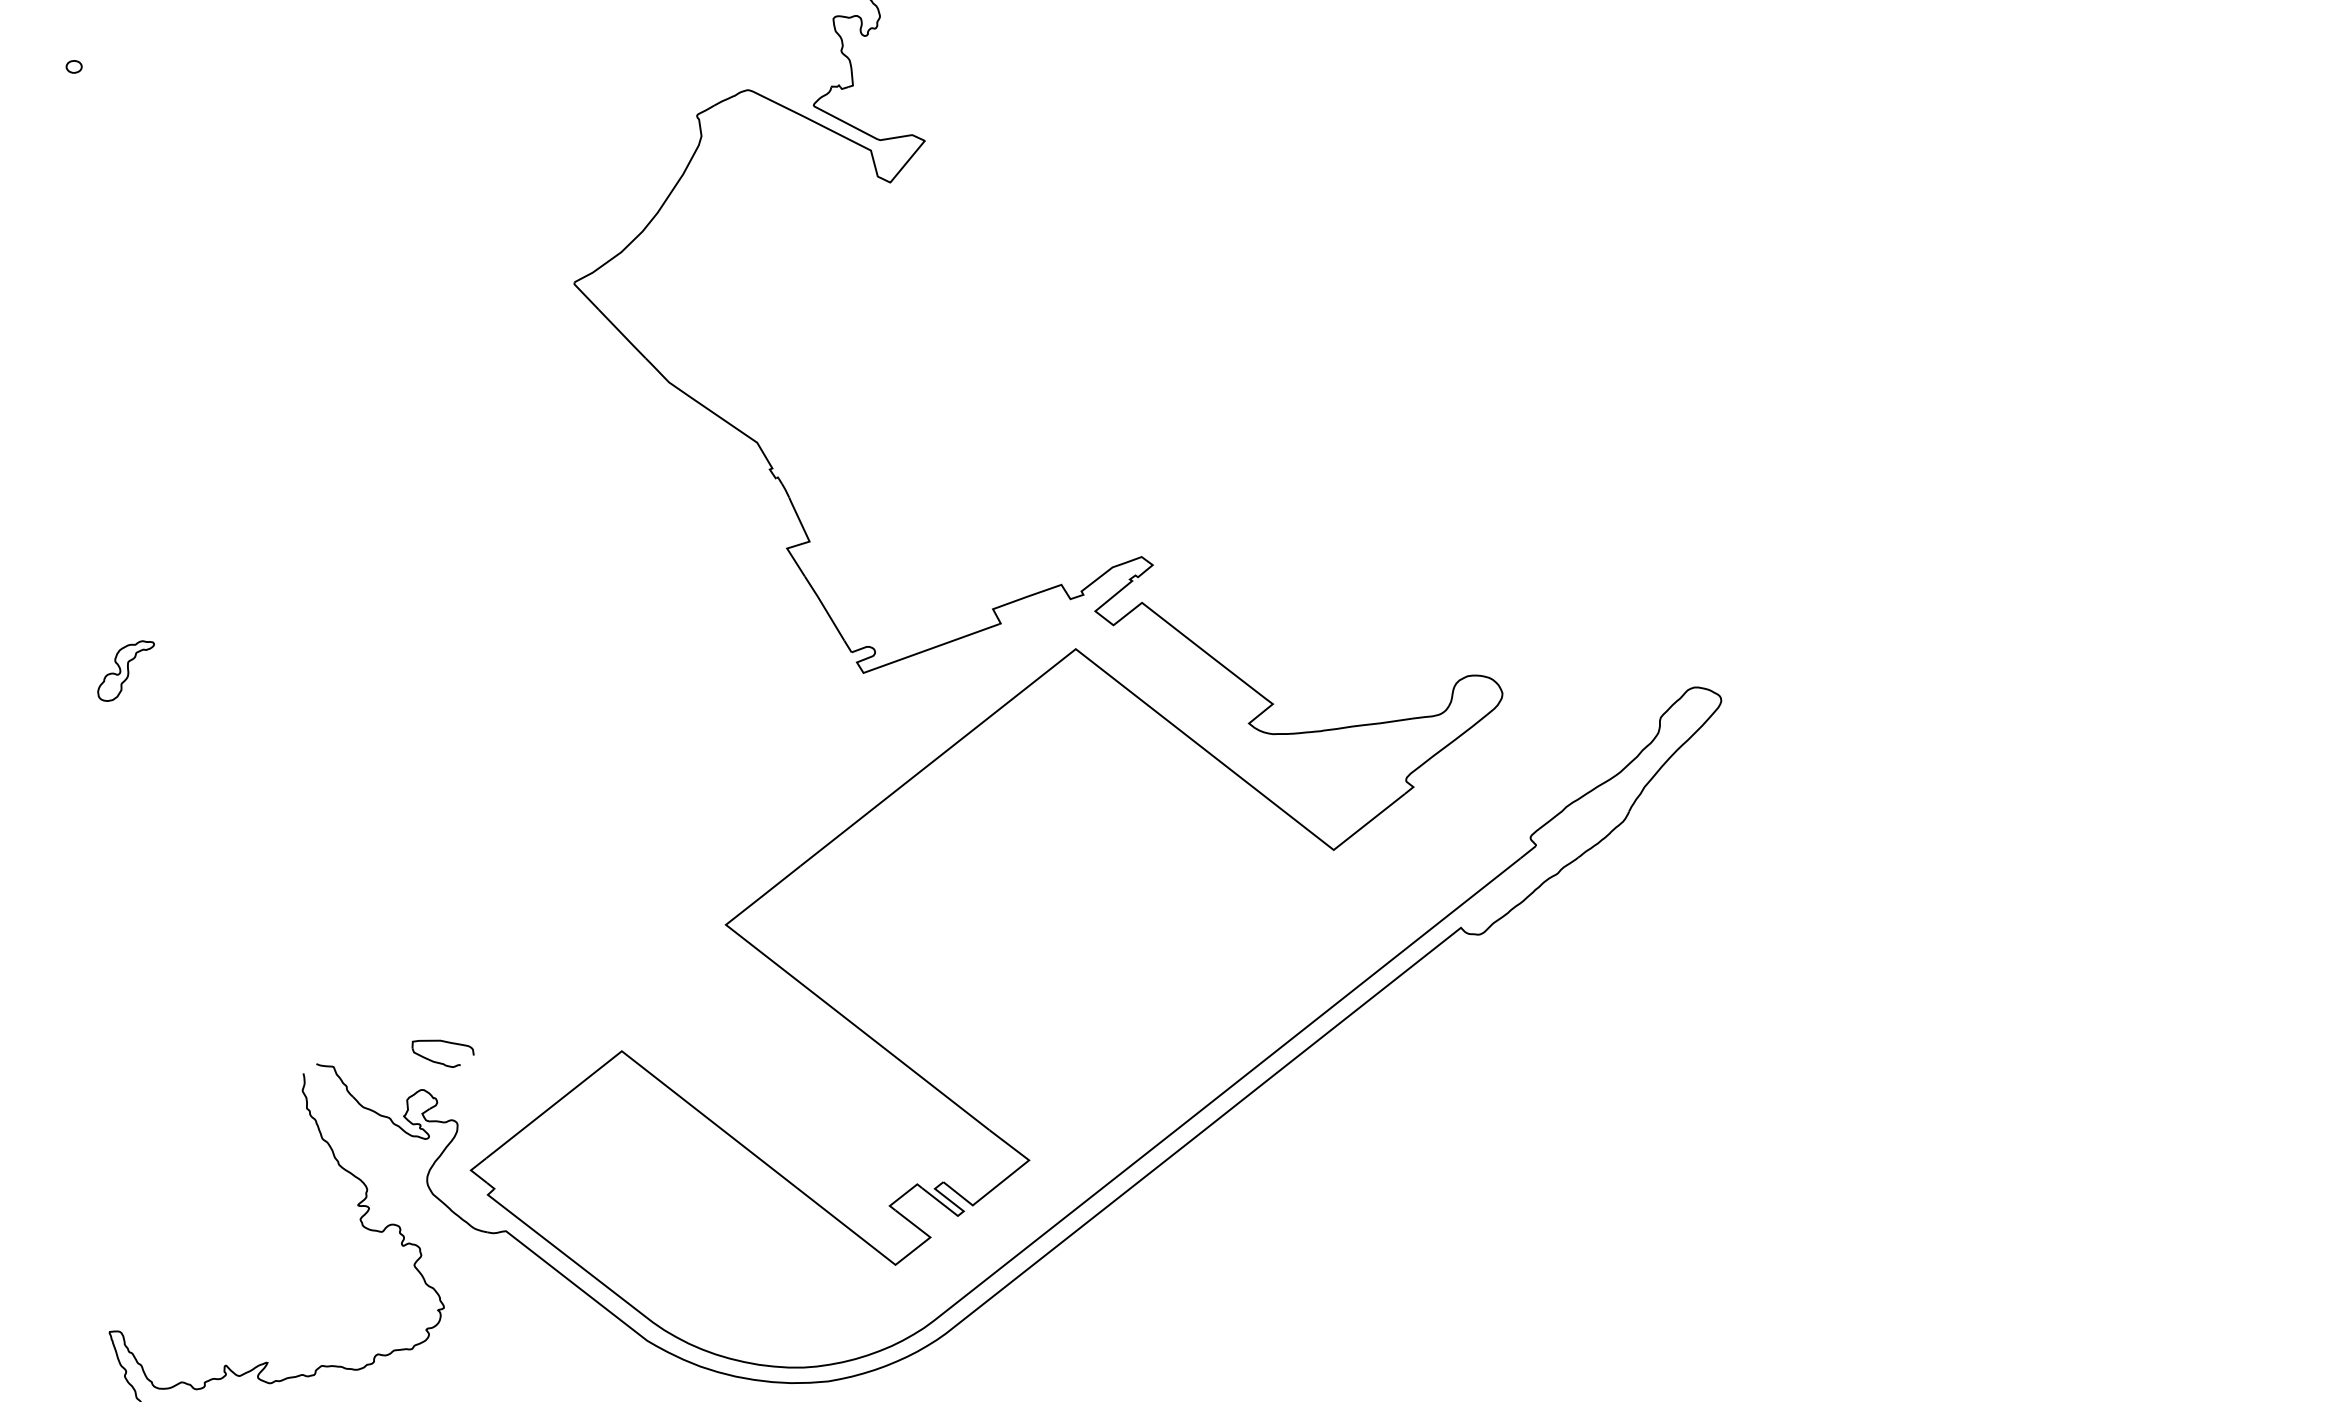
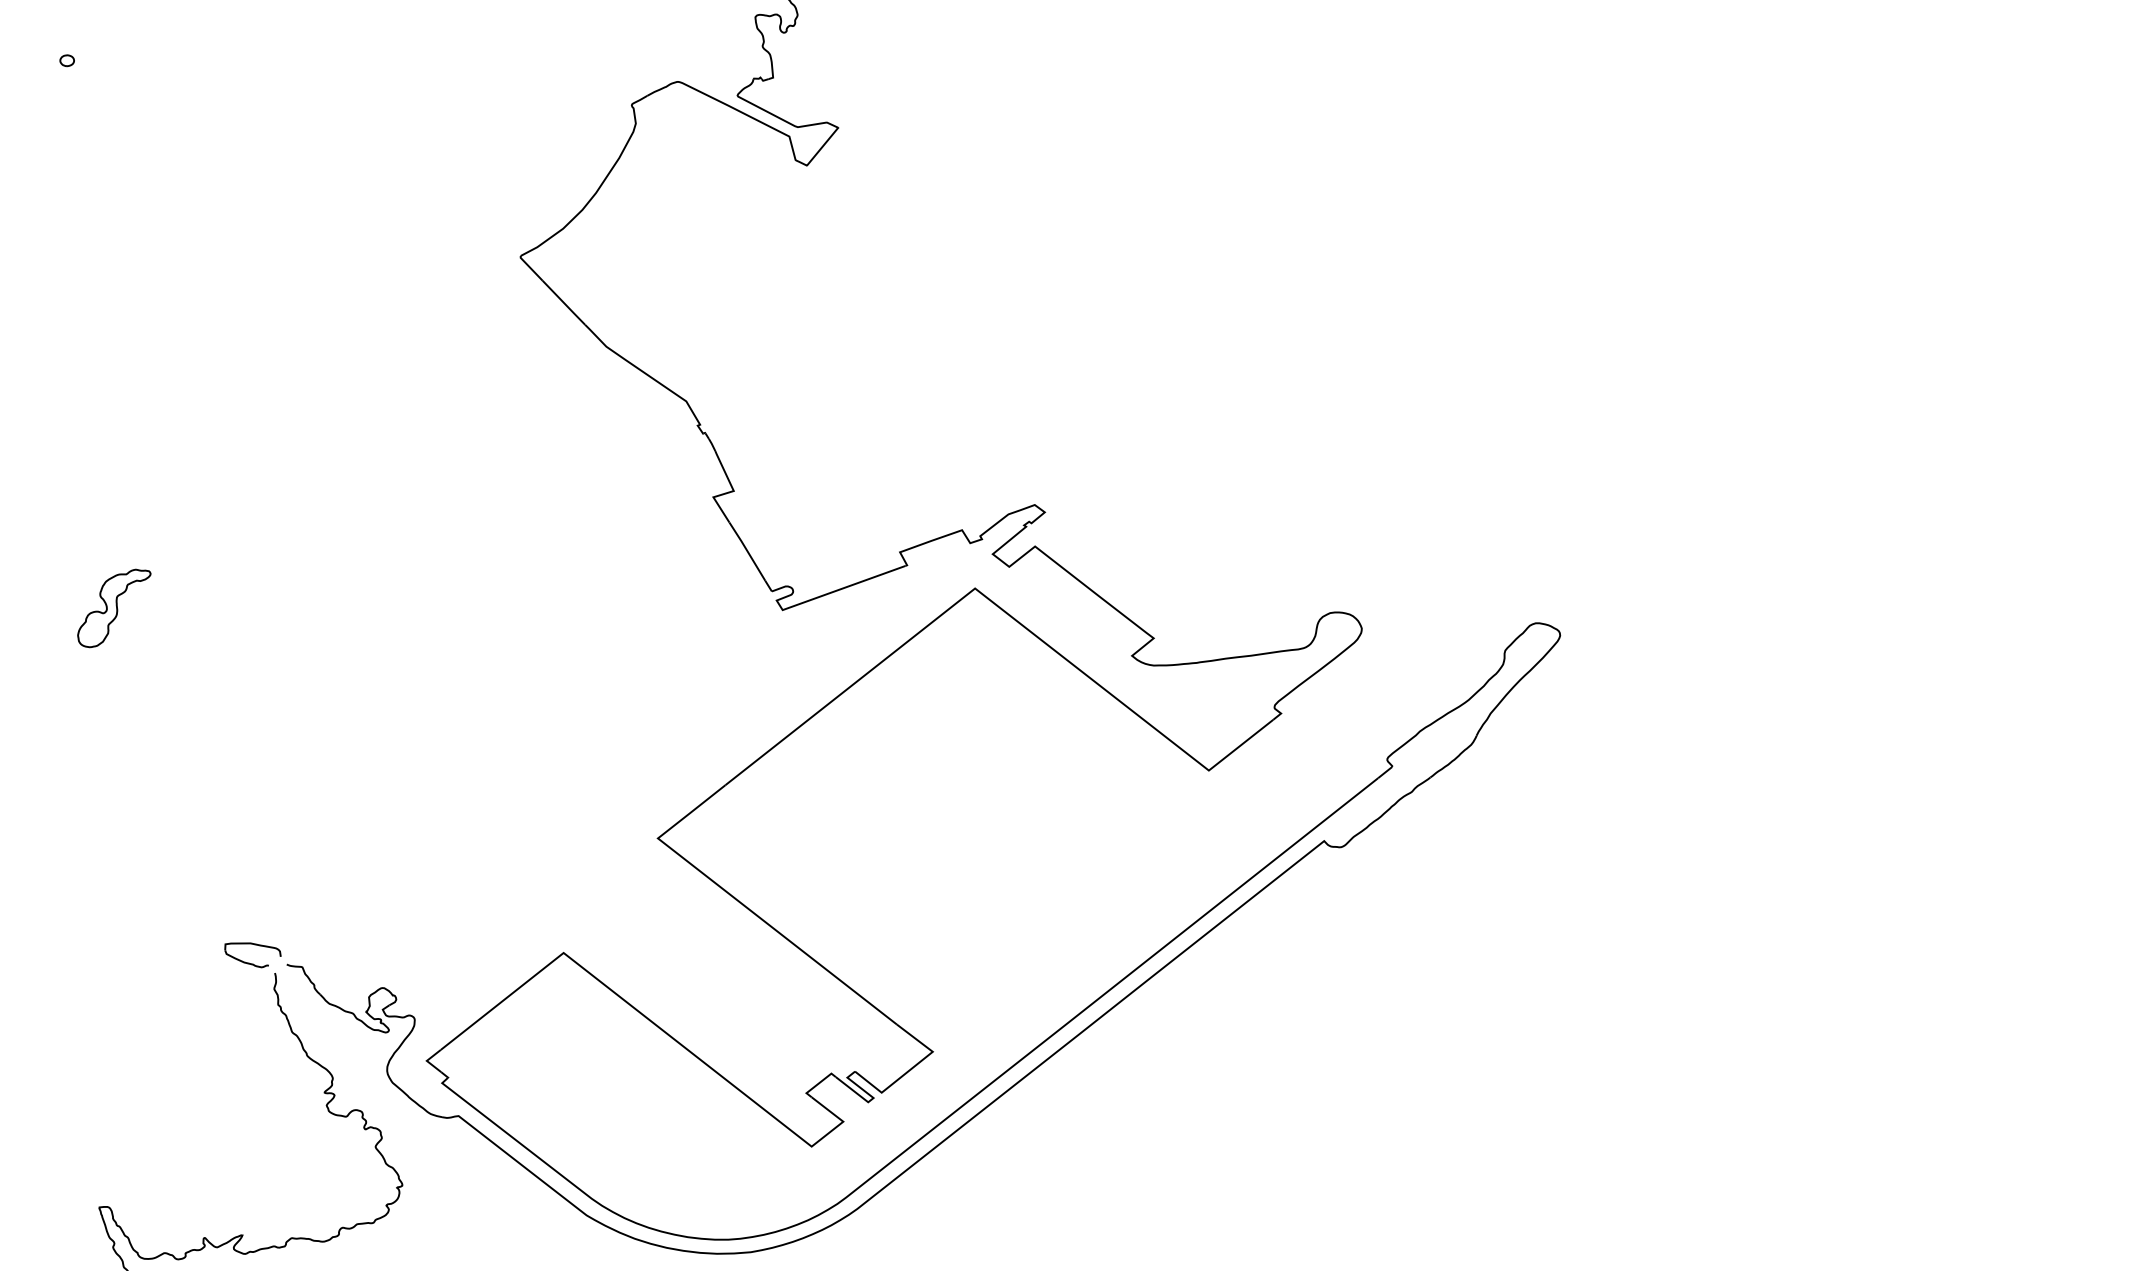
part: (125, 670) -> (113, 607), size x1.43
part: (441, 1062) -> (251, 963), moved

